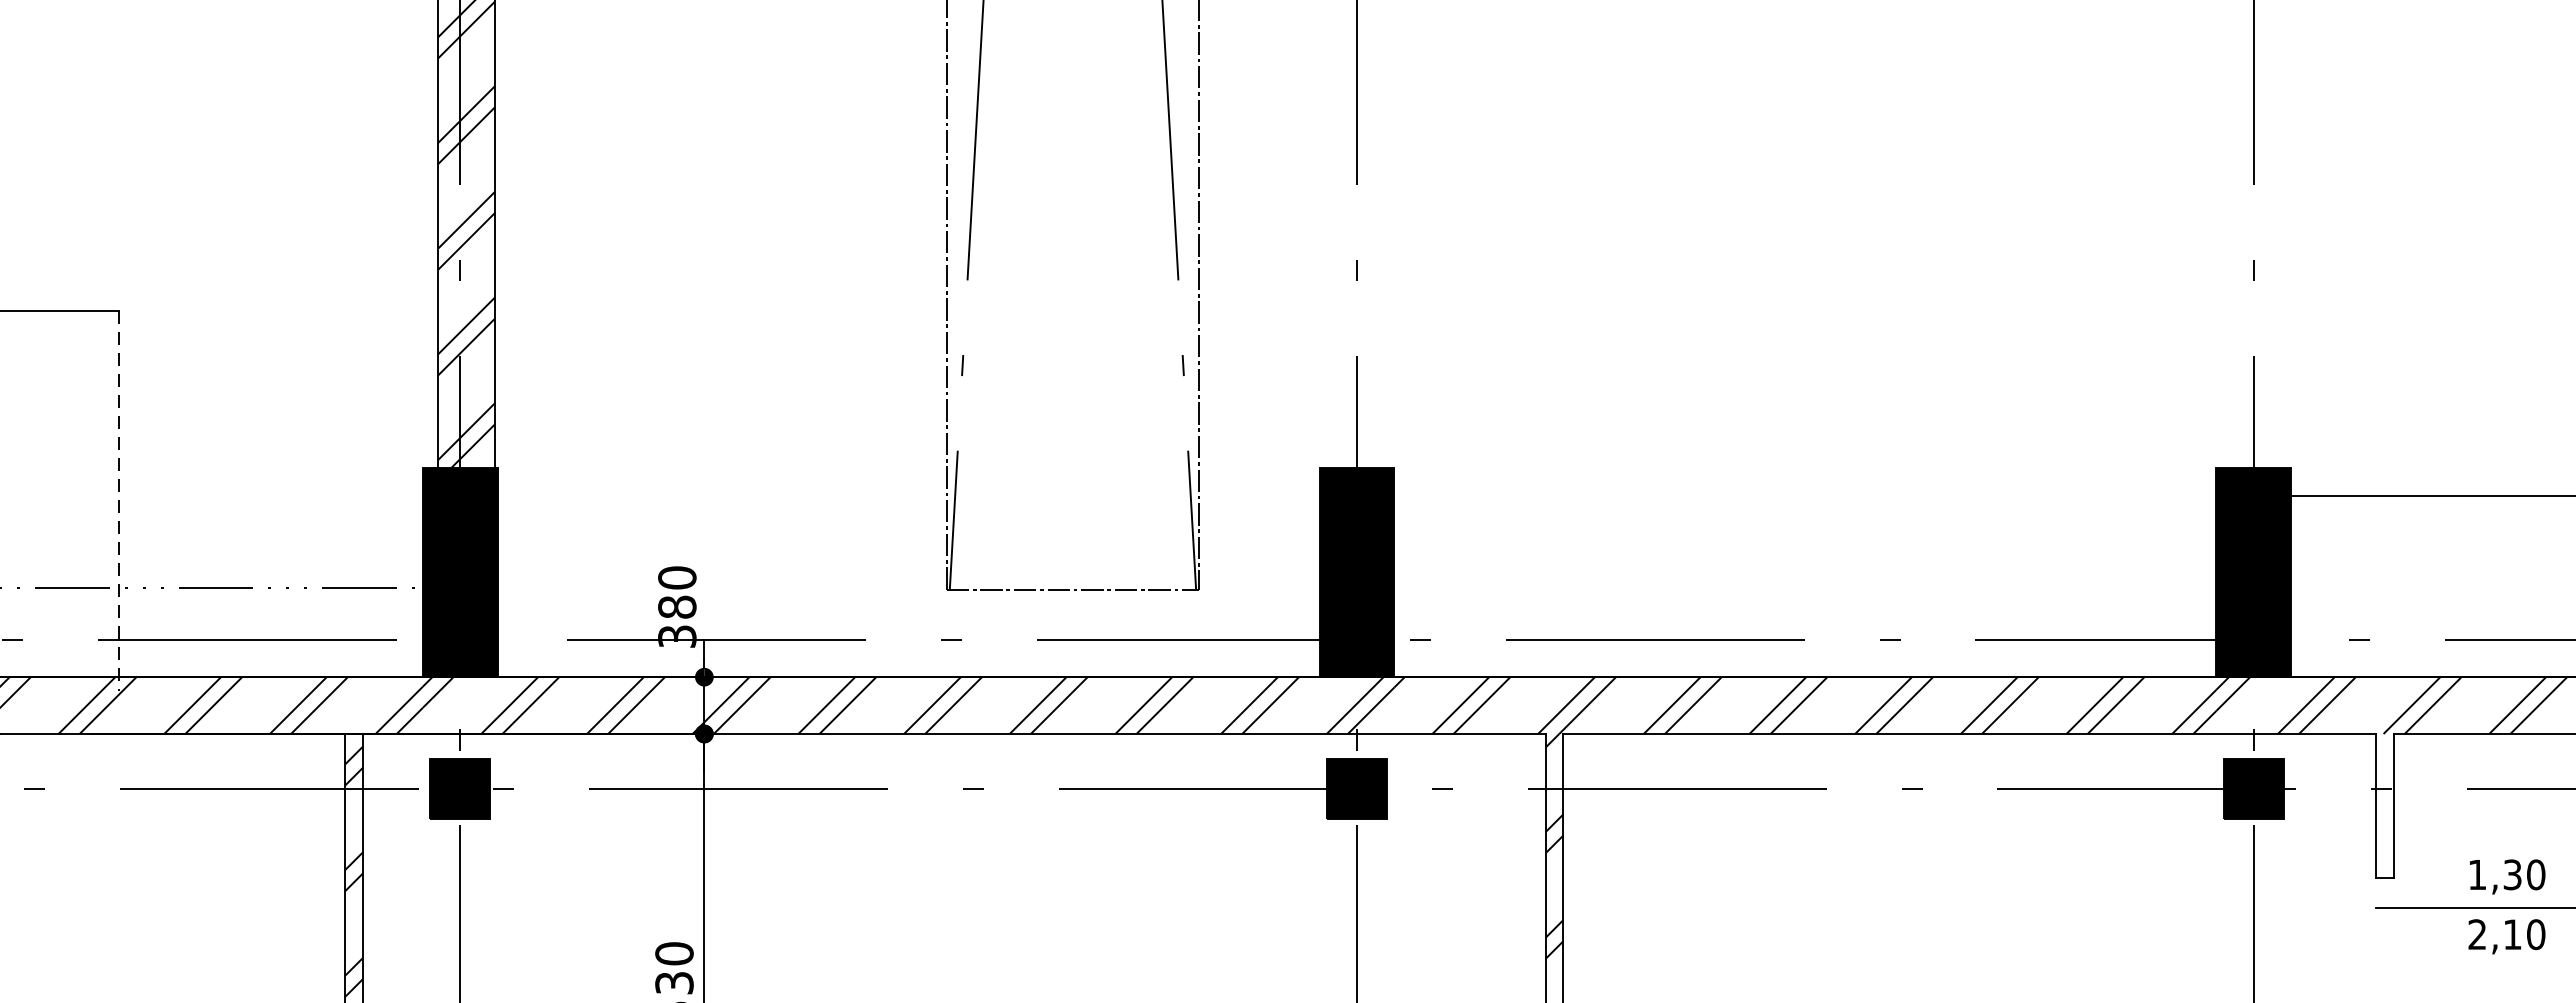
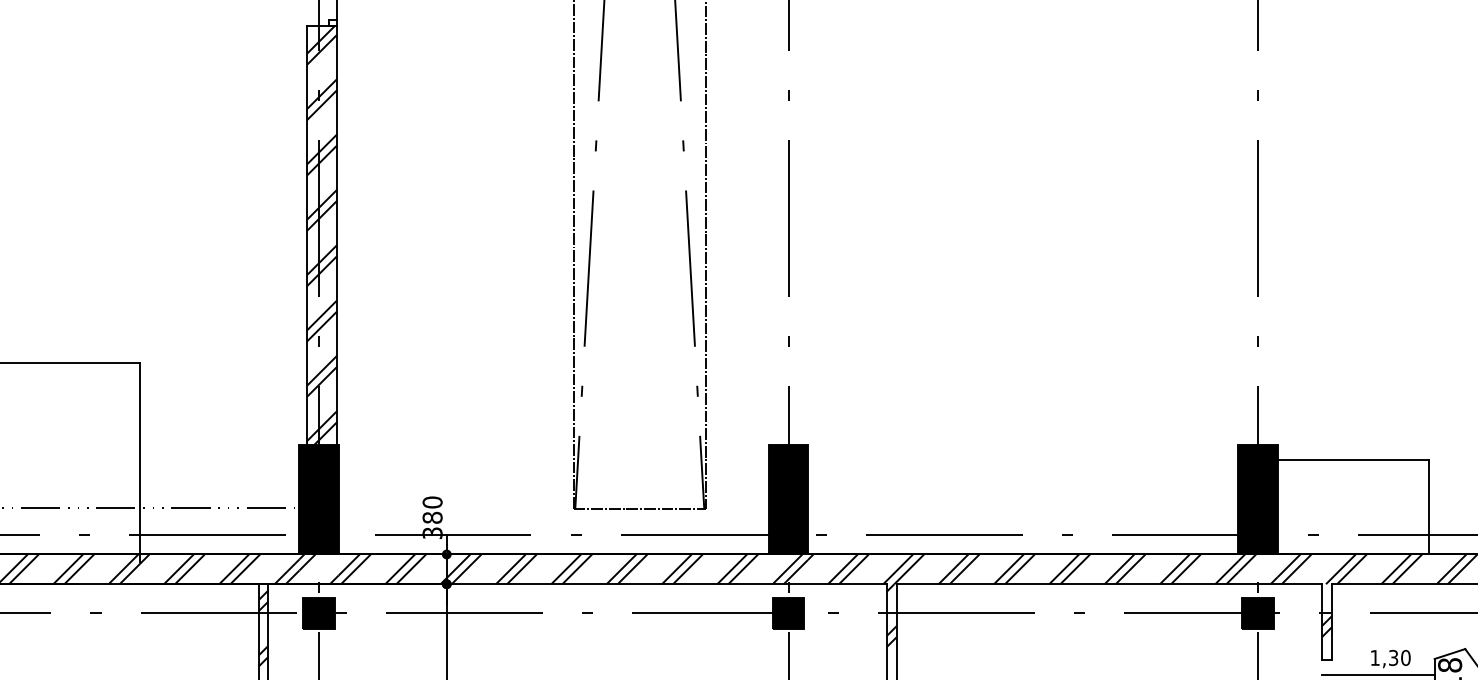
line: (119, 501) -> (140, 462), dashed -> solid
hatch: (2384, 814) -> (1326, 626), added

